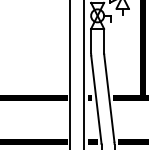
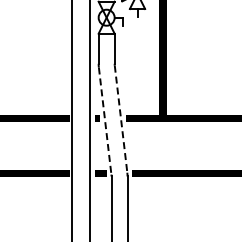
line: (109, 98) -> (121, 119), solid -> dashed
line: (96, 100) -> (105, 121), solid -> dashed

